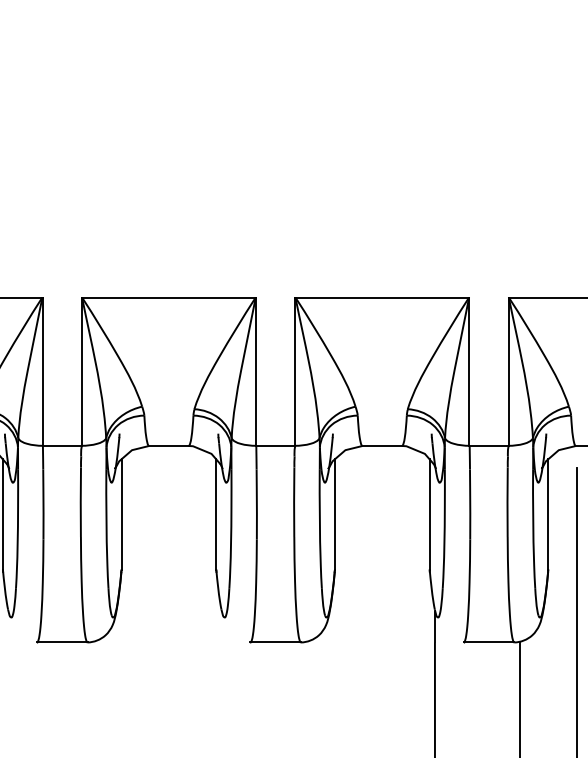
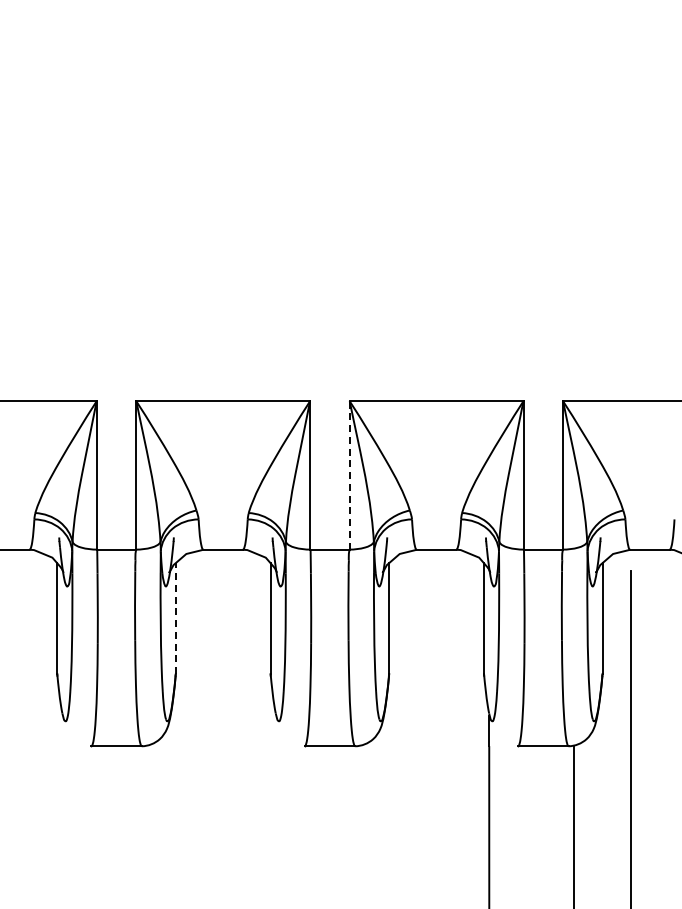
line: (295, 370) -> (349, 474), solid -> dashed
line: (121, 514) -> (175, 618), solid -> dashed

